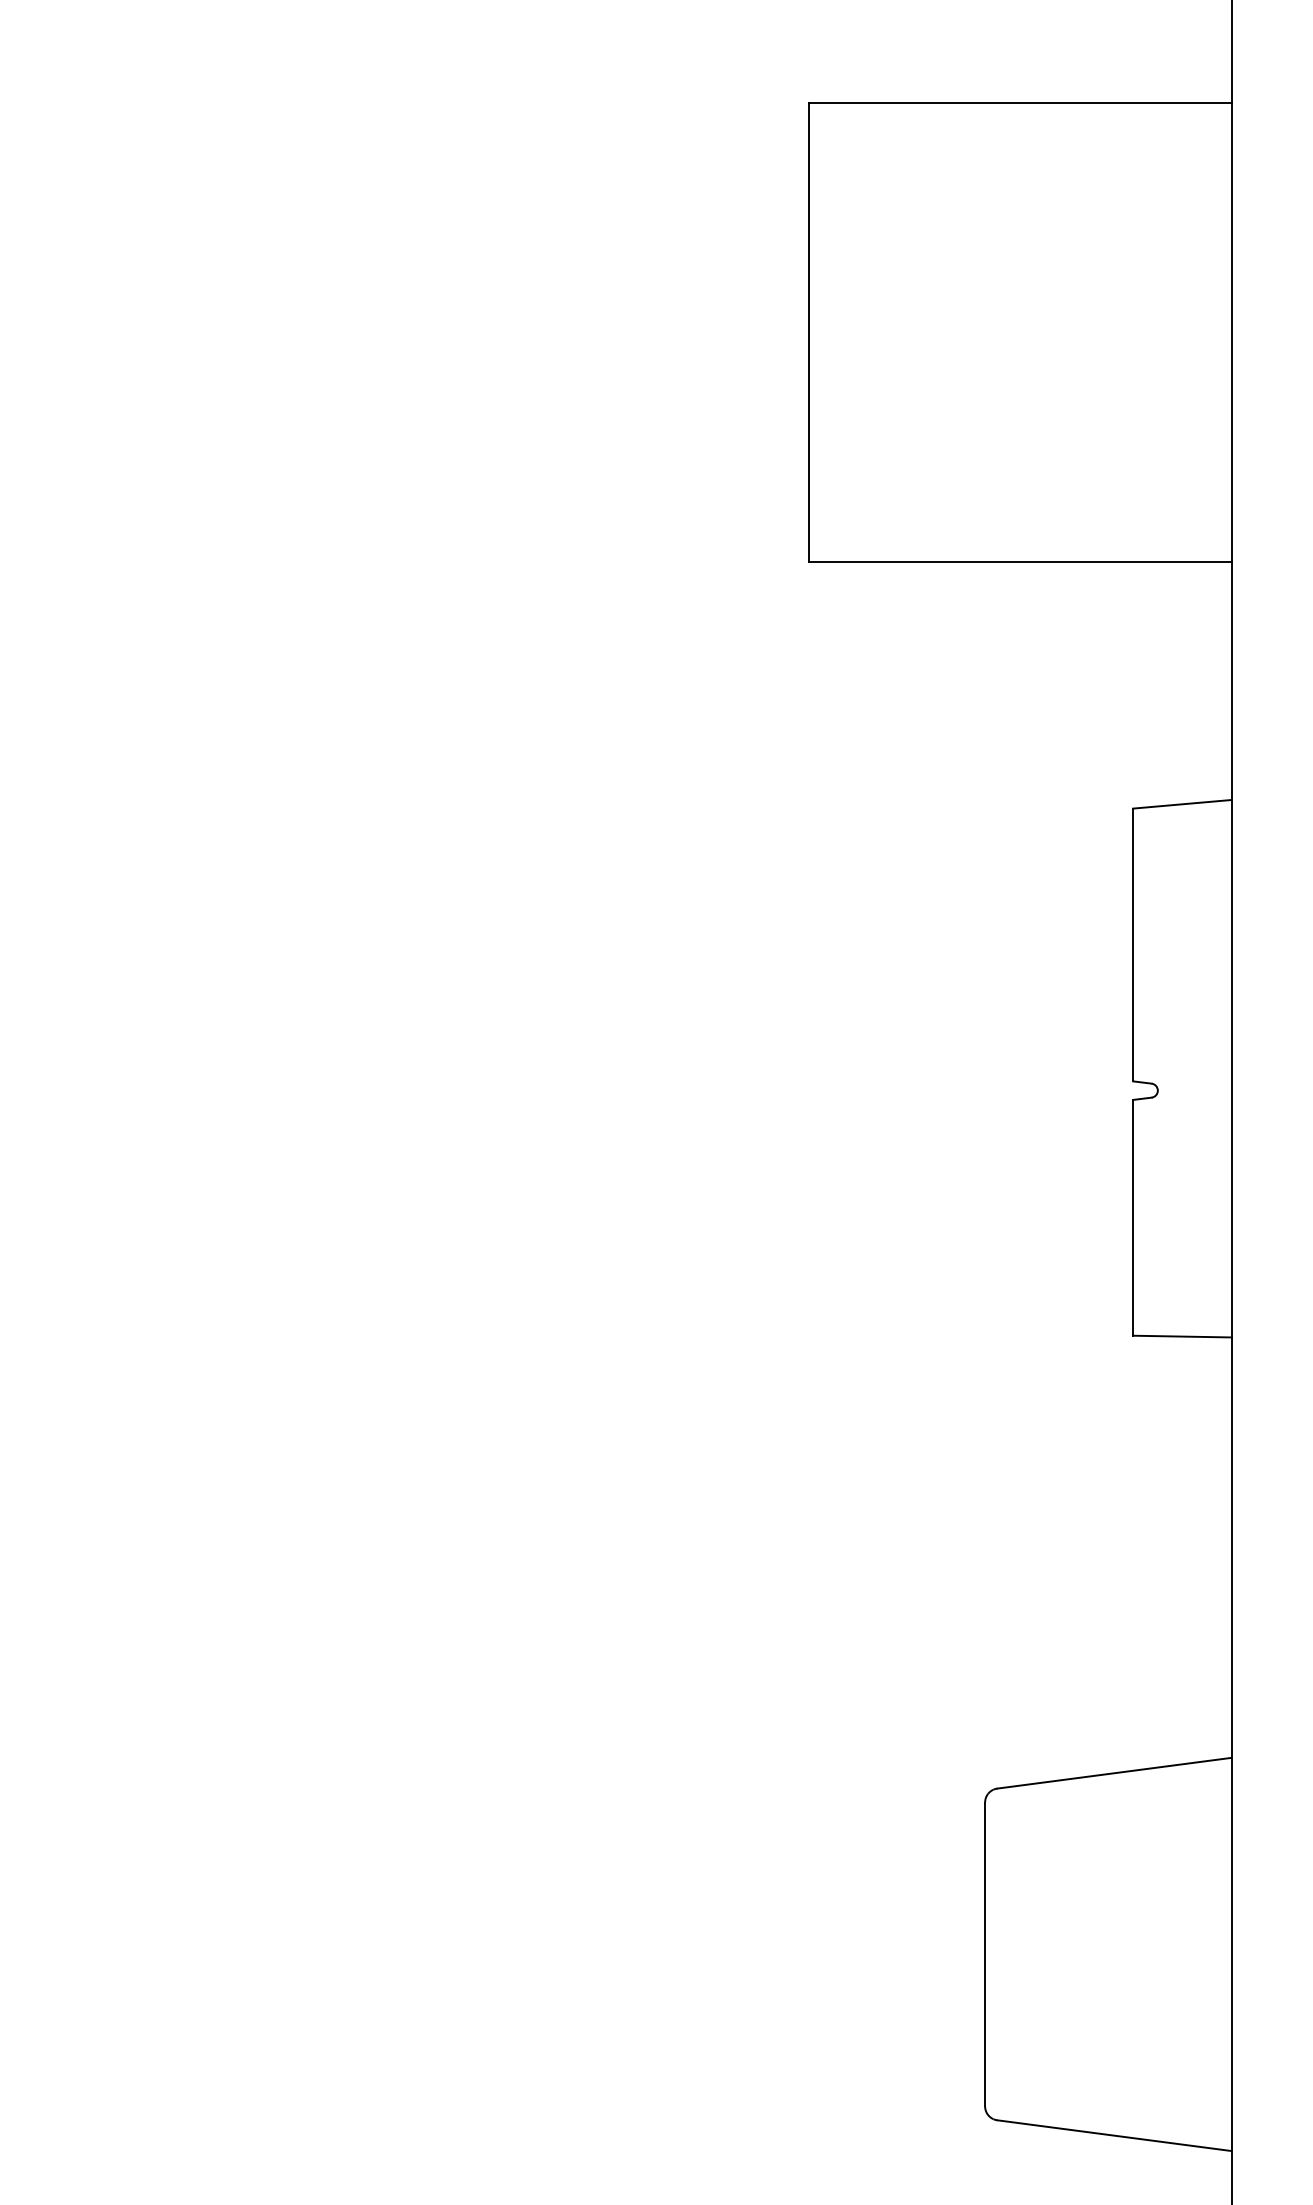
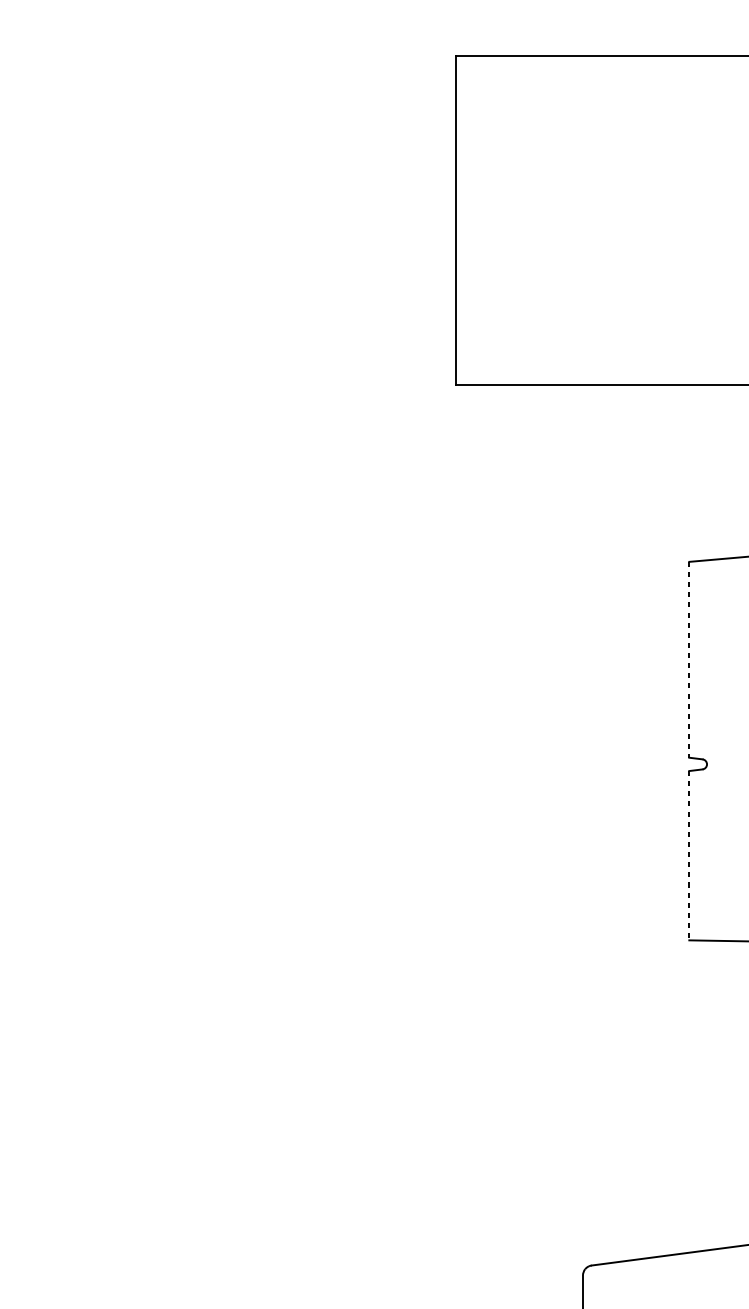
line: (1133, 945) -> (689, 660), solid -> dashed
line: (1133, 1217) -> (689, 855), solid -> dashed

